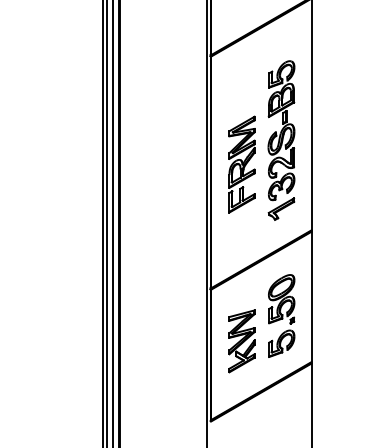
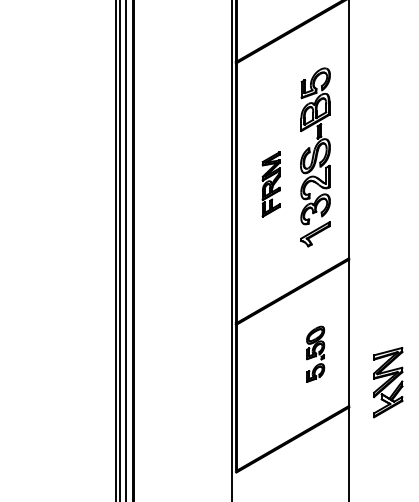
part: (242, 164) -> (271, 184), size x0.6
part: (281, 316) -> (315, 354), size x0.6
part: (242, 341) -> (388, 382), moved

